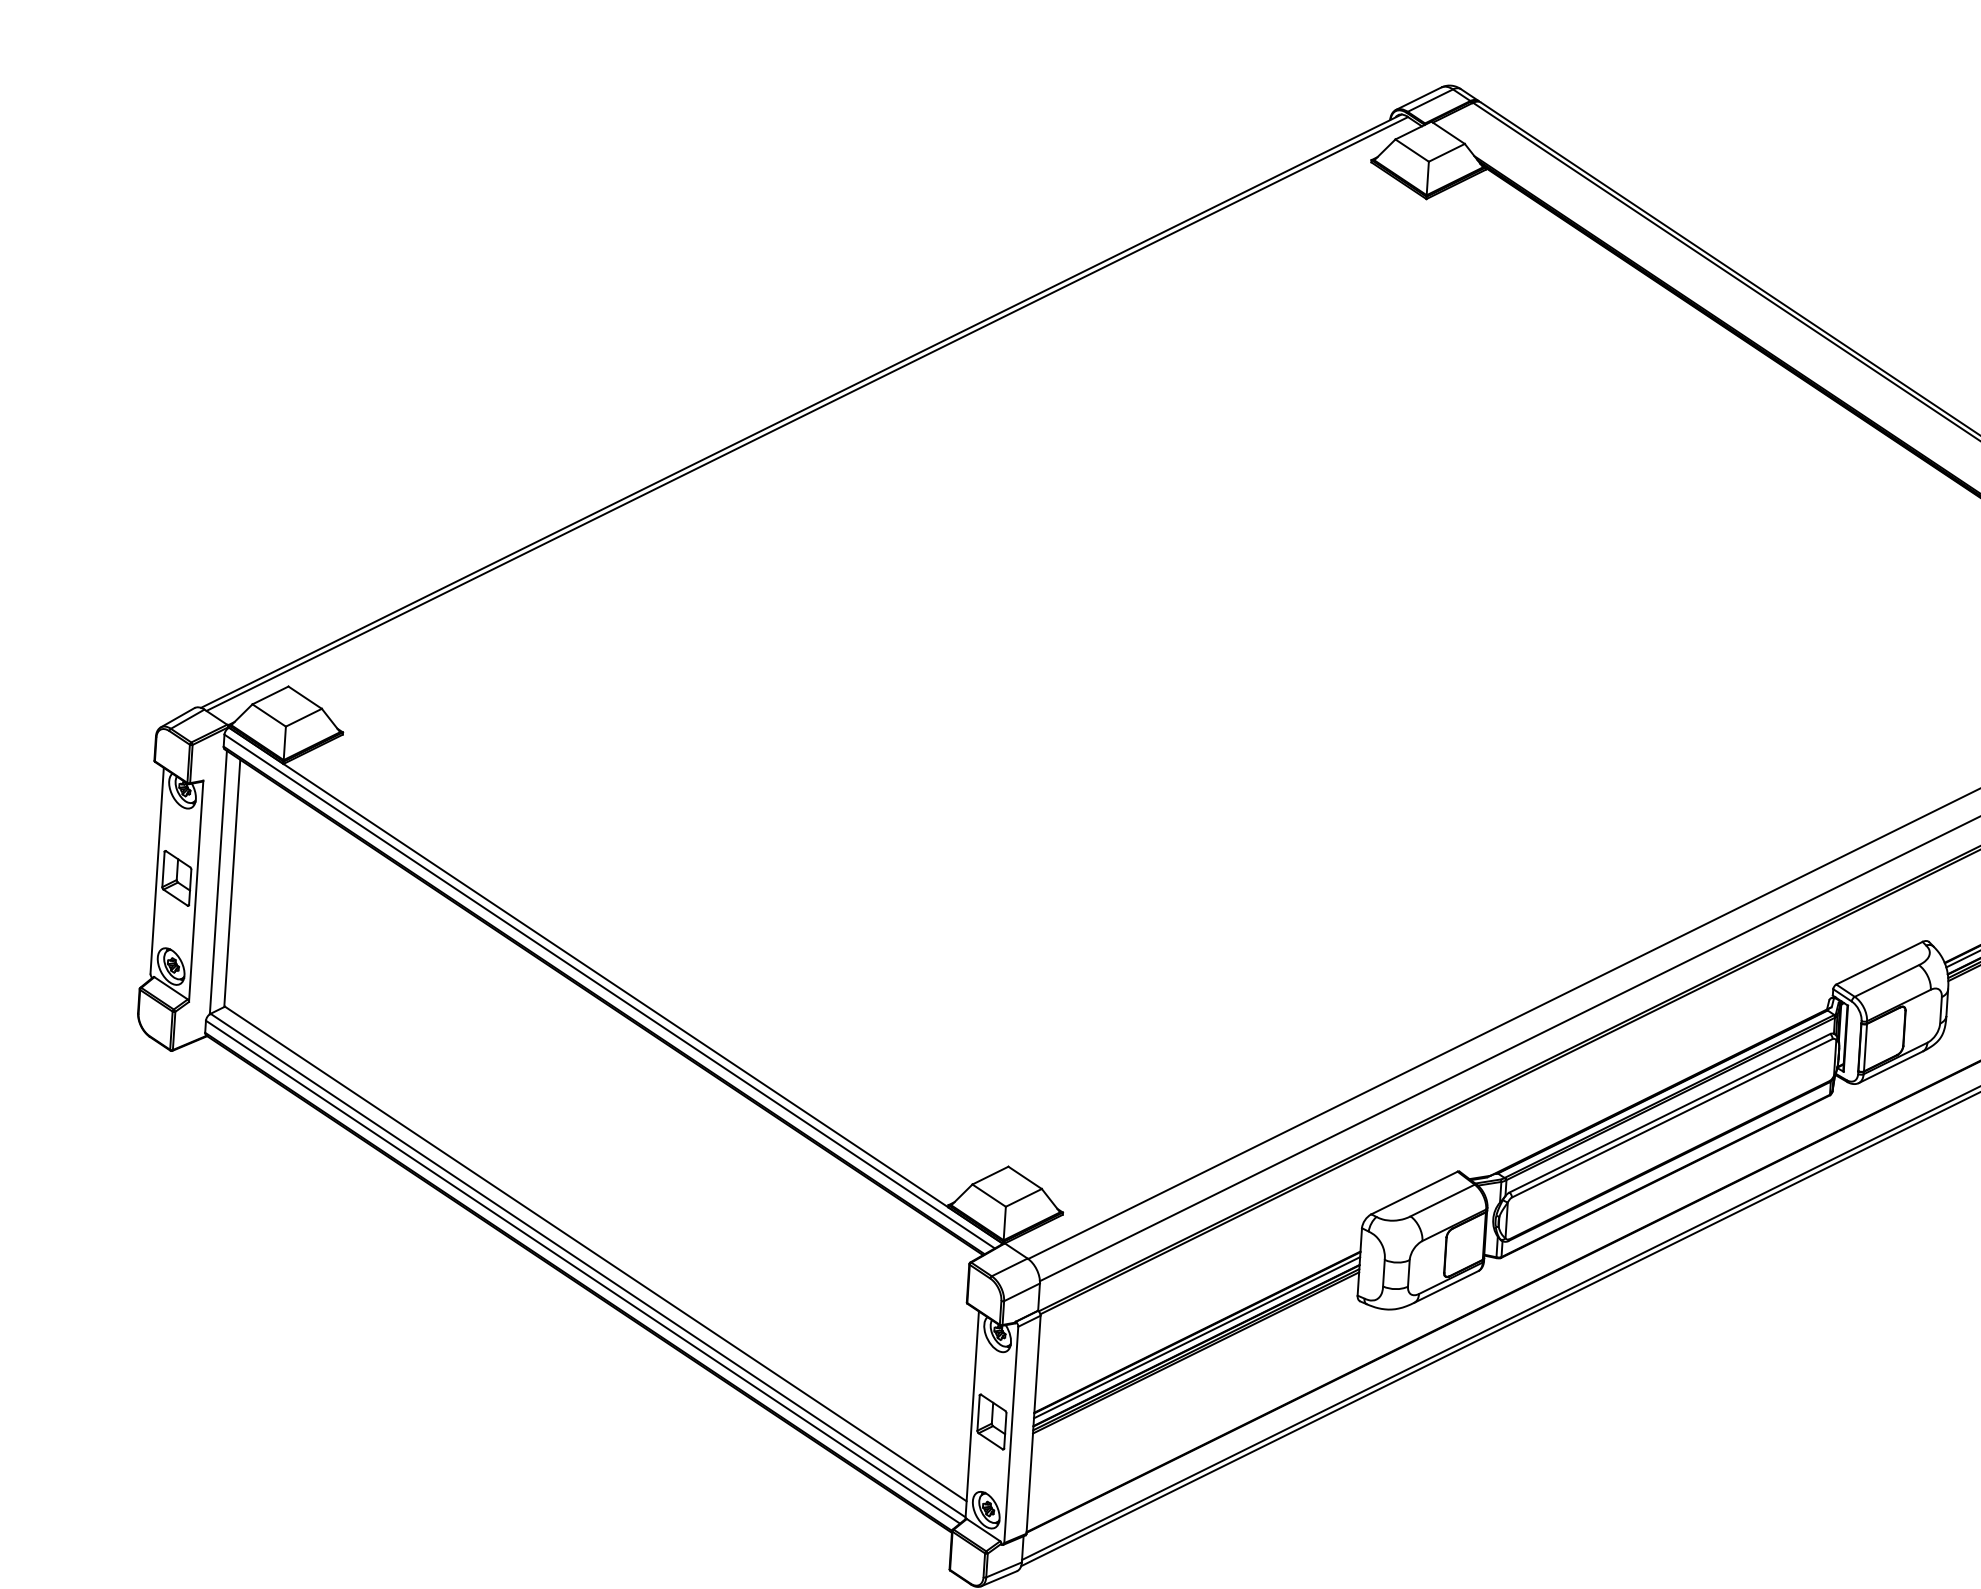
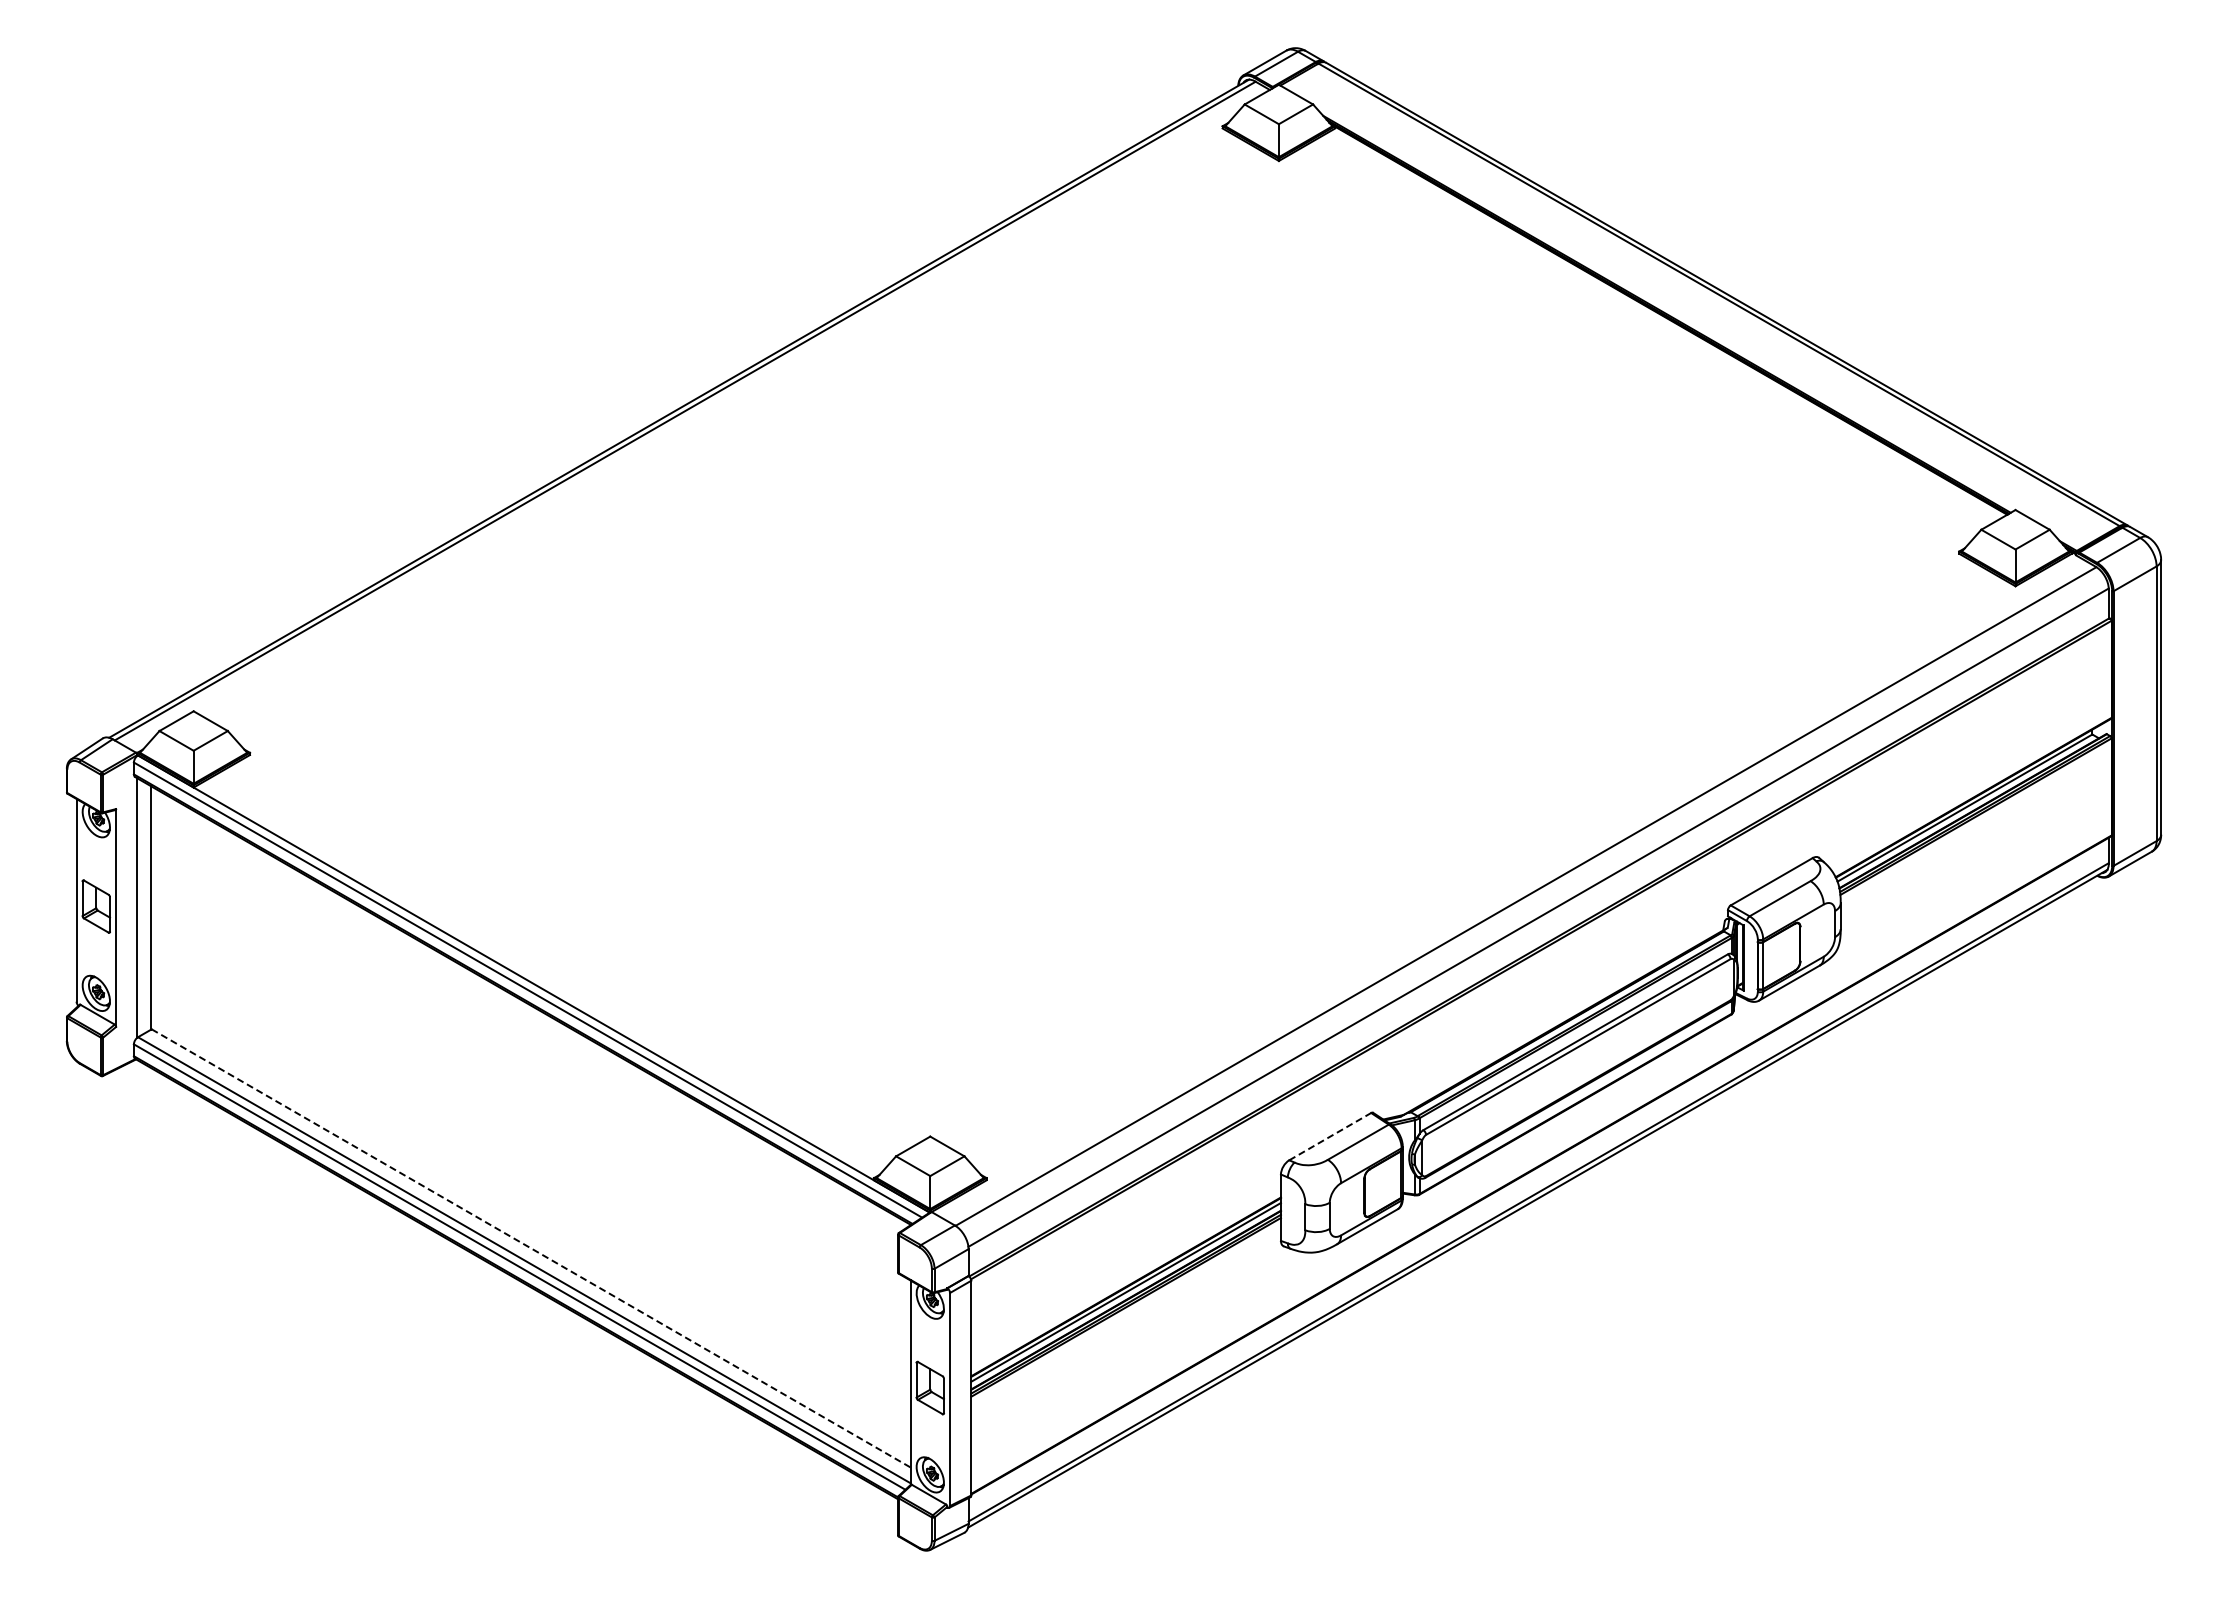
line: (1414, 1192) -> (1330, 1136), solid -> dashed
line: (596, 1254) -> (531, 1248), solid -> dashed

